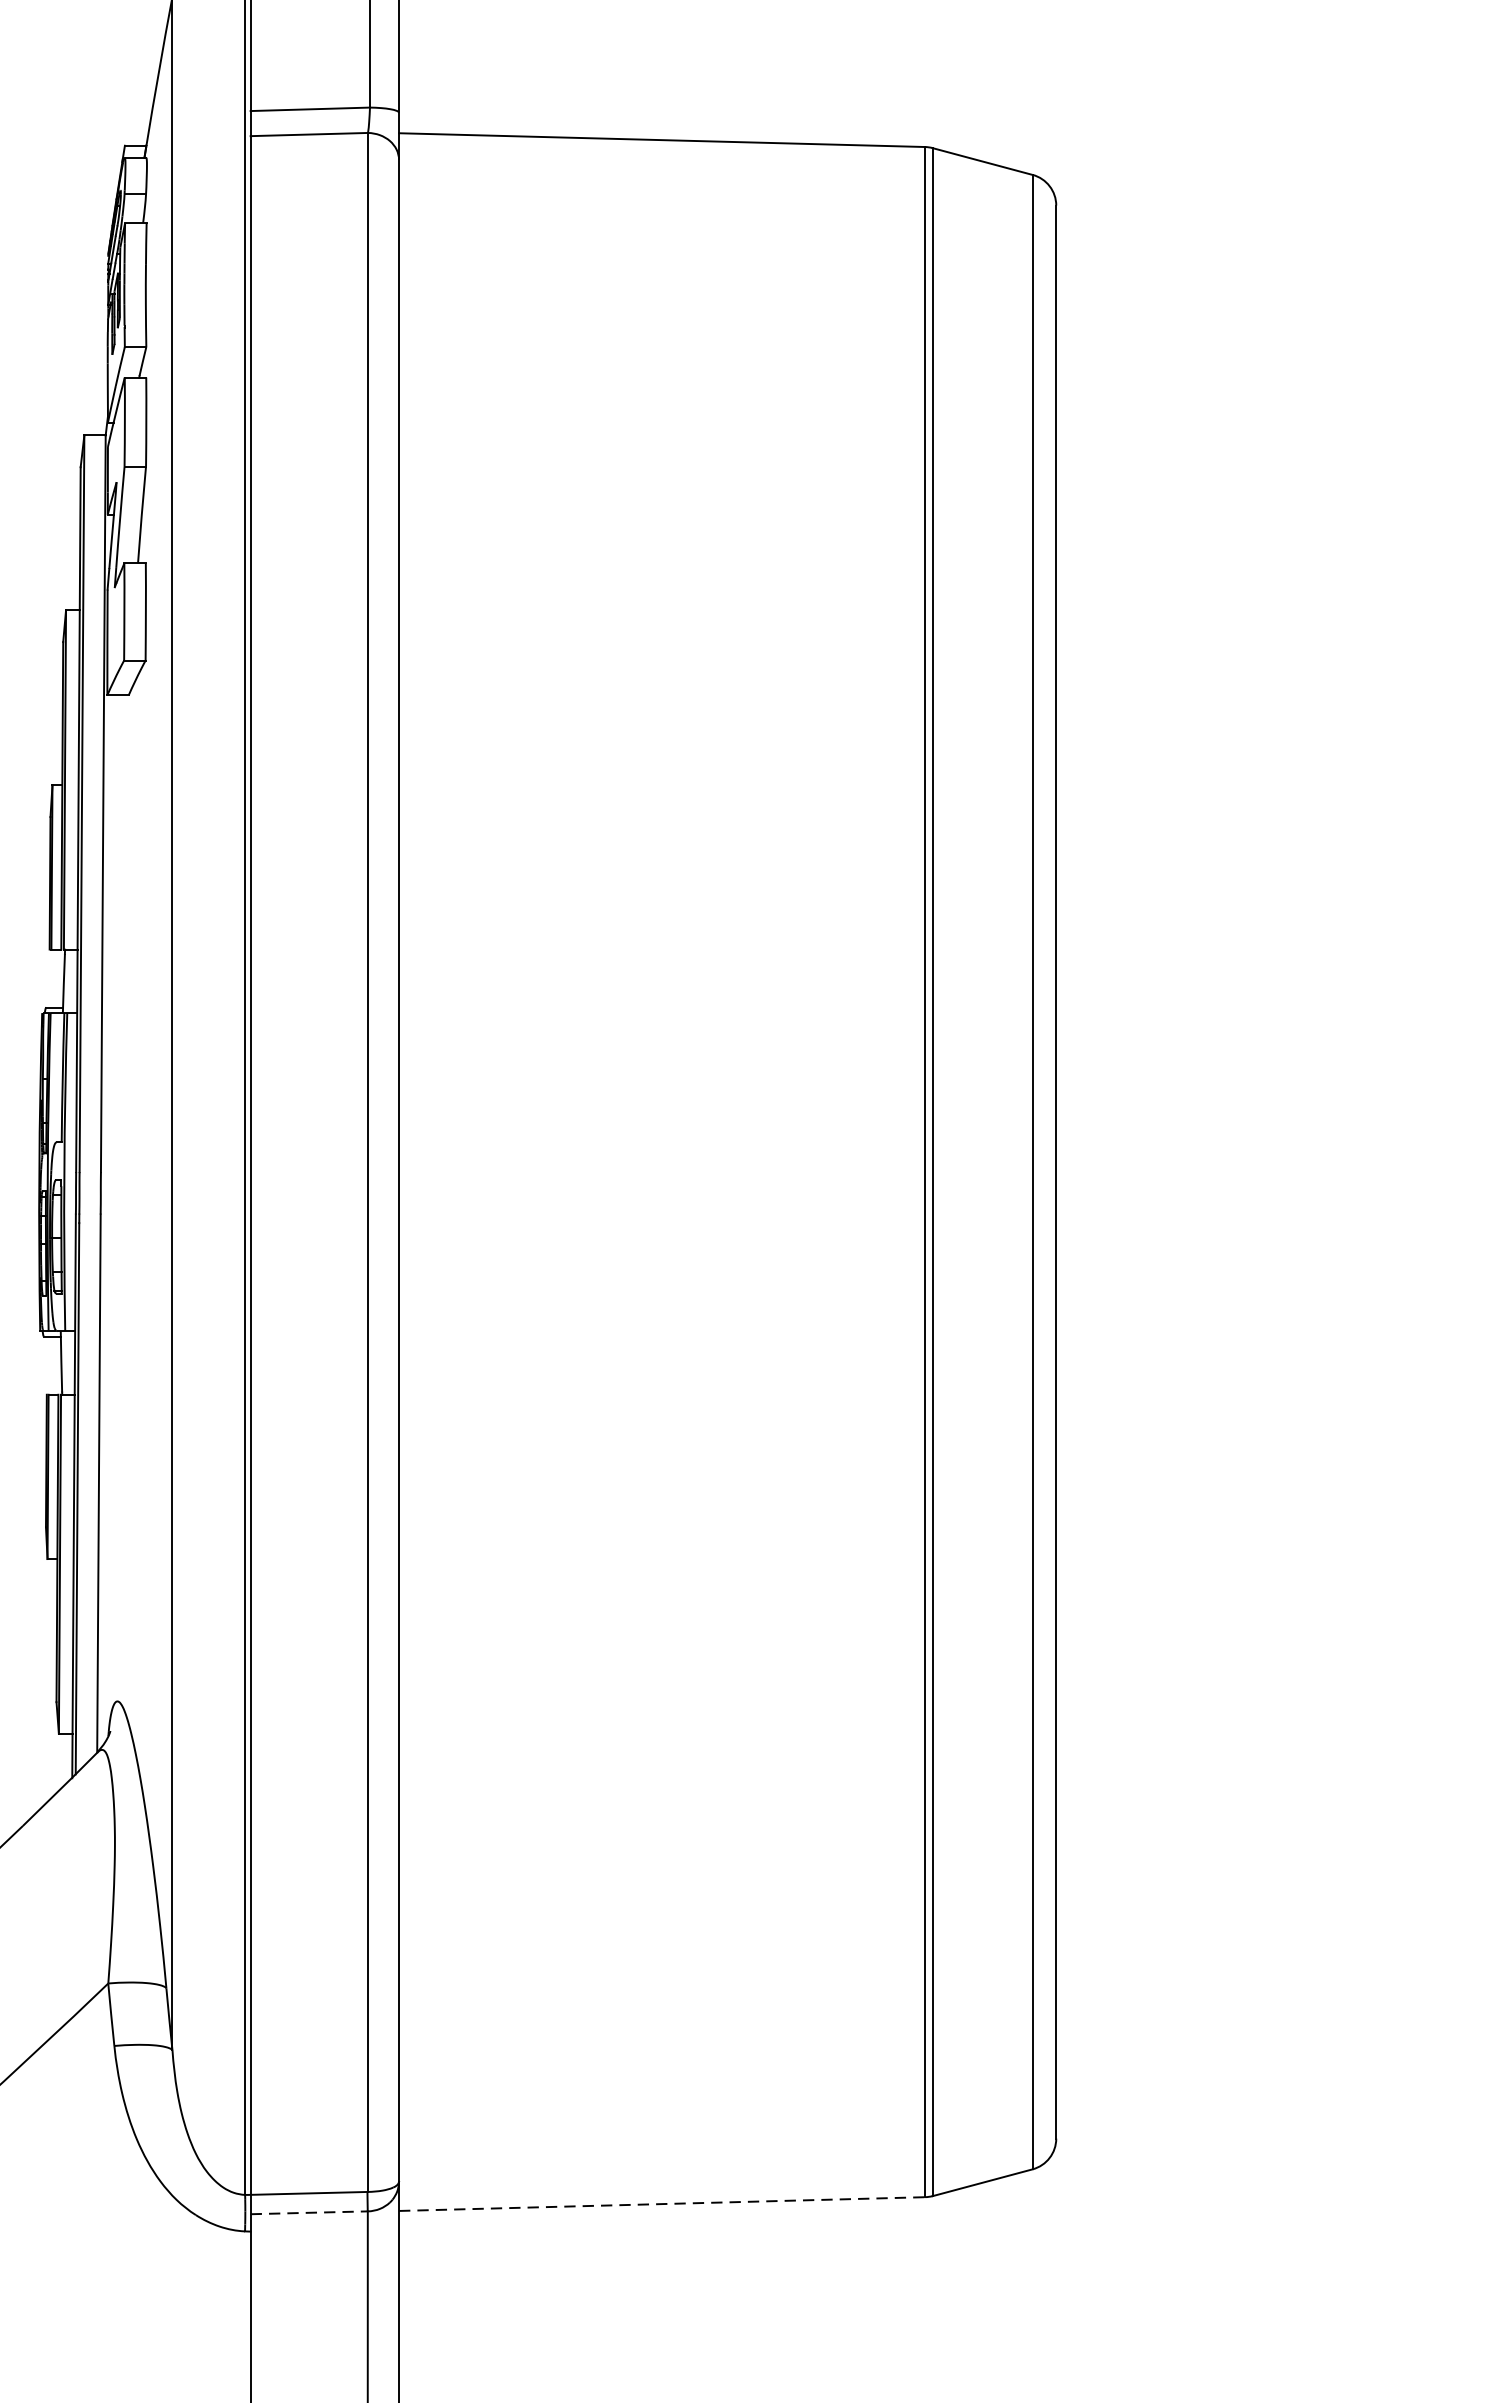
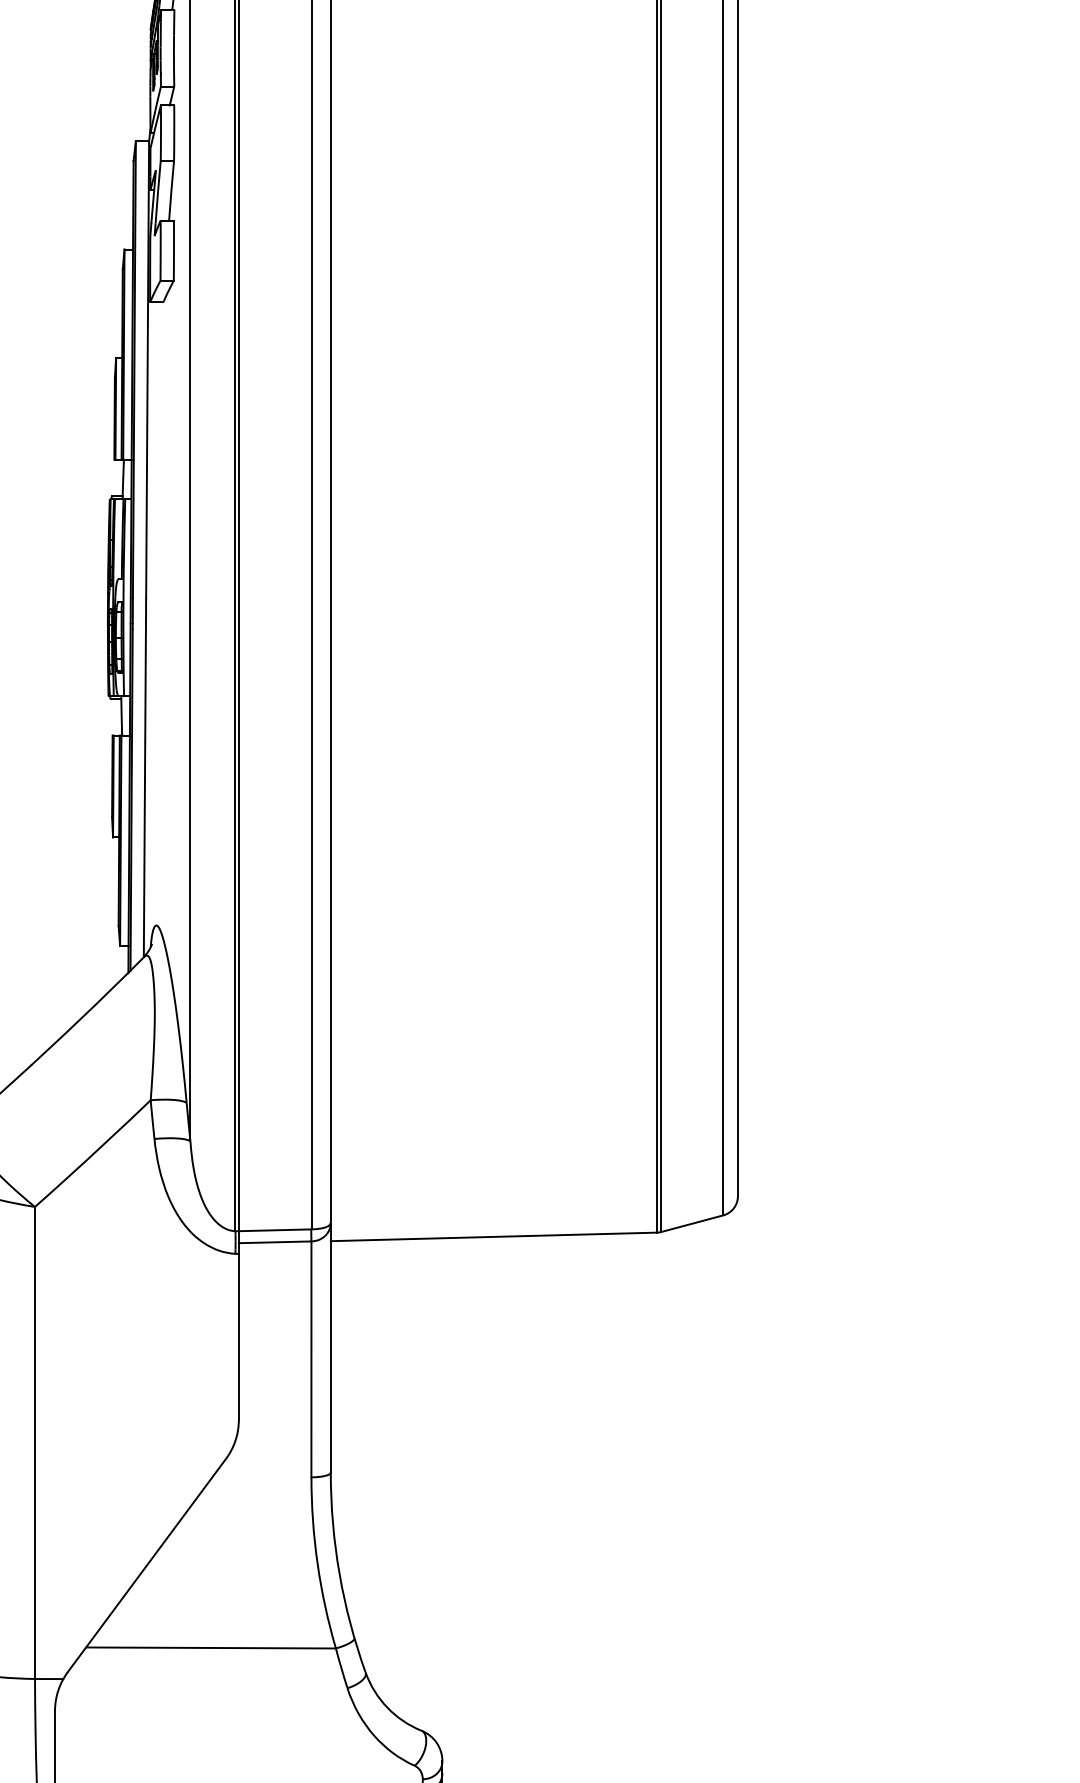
line: (663, 2203) -> (494, 1236), dashed -> solid
line: (309, 2213) -> (275, 1242), dashed -> solid

